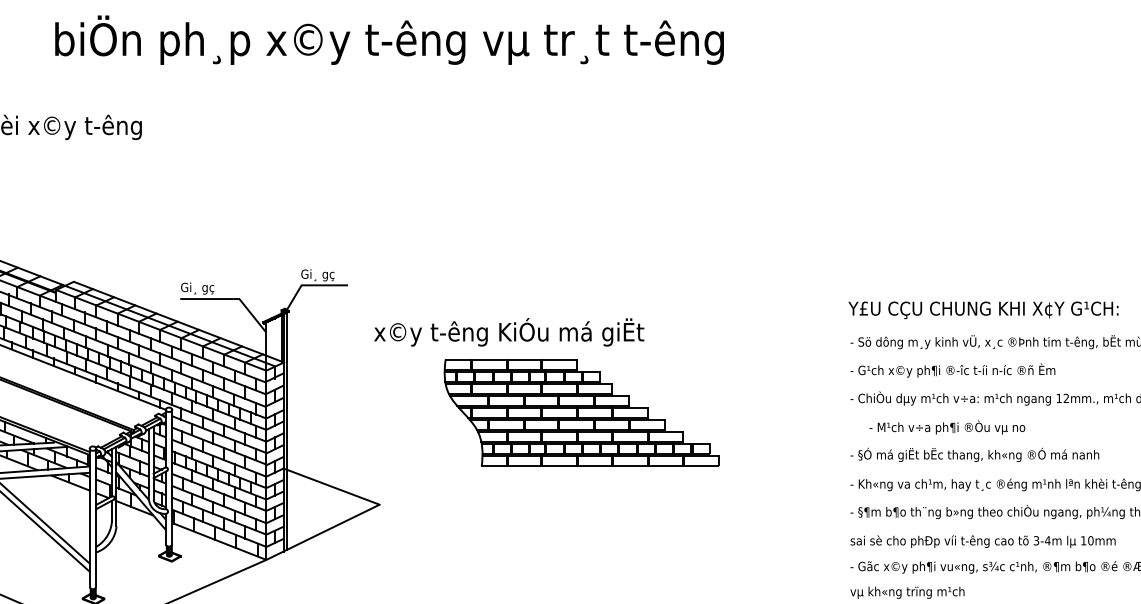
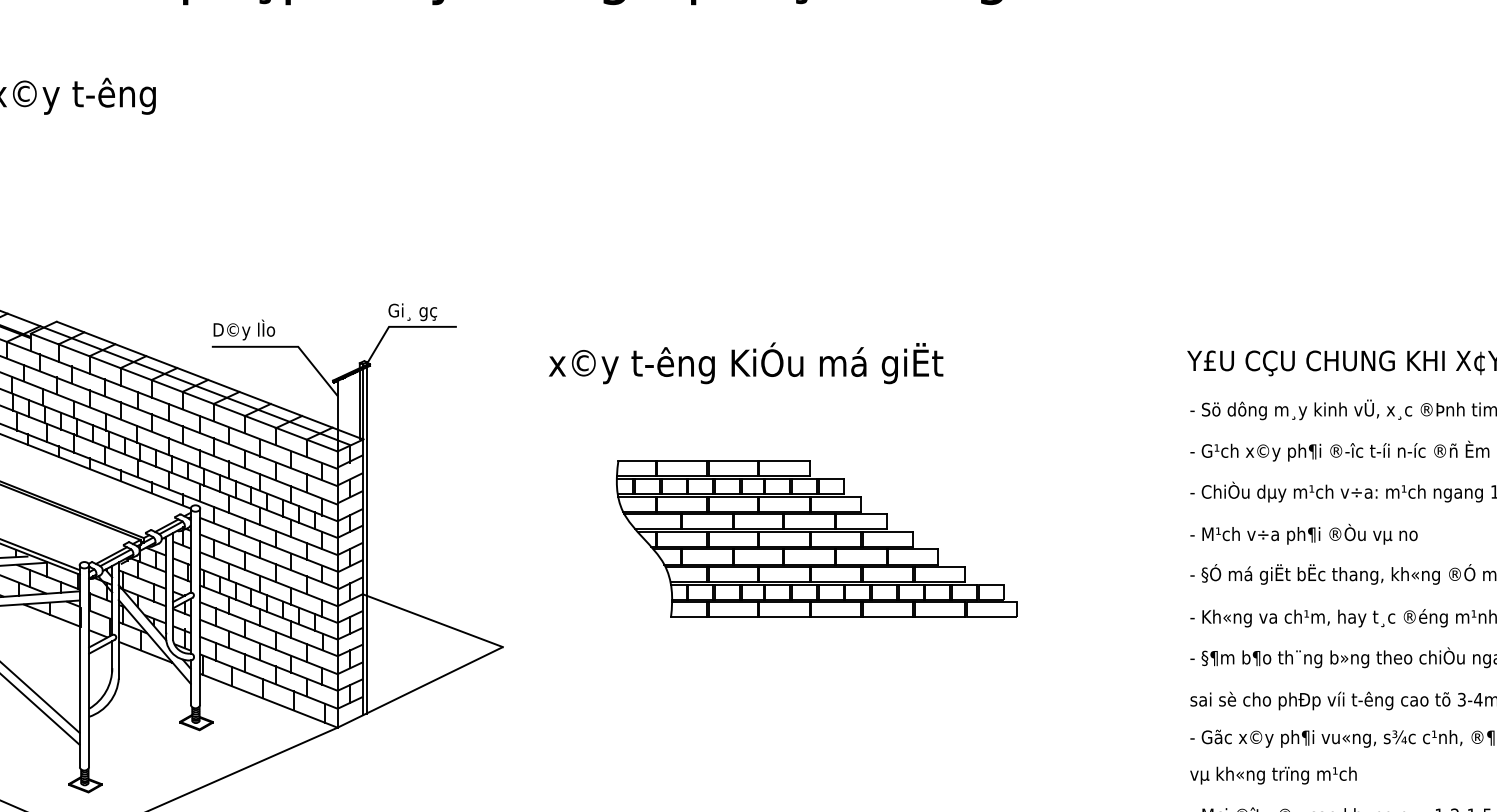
text: (202, 287) -> (244, 330), Gi¸ gç -> D©y lÌo
text: (509, 332) -> (746, 363), moved
part: (581, 412) -> (816, 538), moved
text: (947, 427) -> (1304, 534), moved

